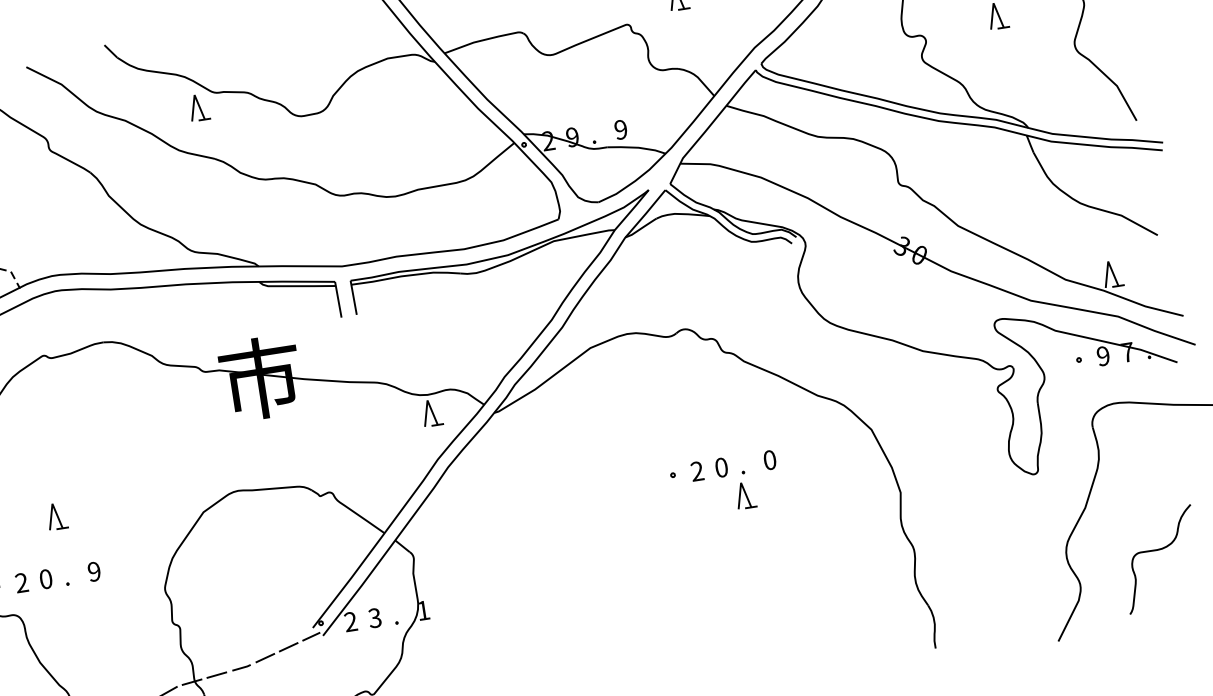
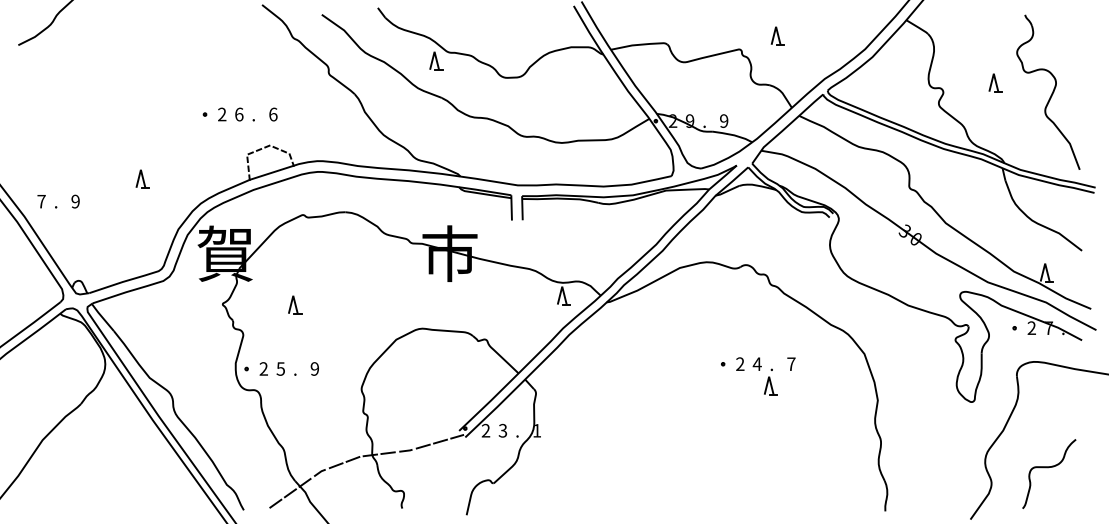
text: (1103, 356) -> (1031, 328), 9 -> 2
text: (770, 460) -> (791, 364), 0 -> 7
text: (720, 468) -> (756, 364), 0 -> 4
part: (57, 515) -> (295, 304), moved
text: (45, 578) -> (280, 368), 0 -> 5

